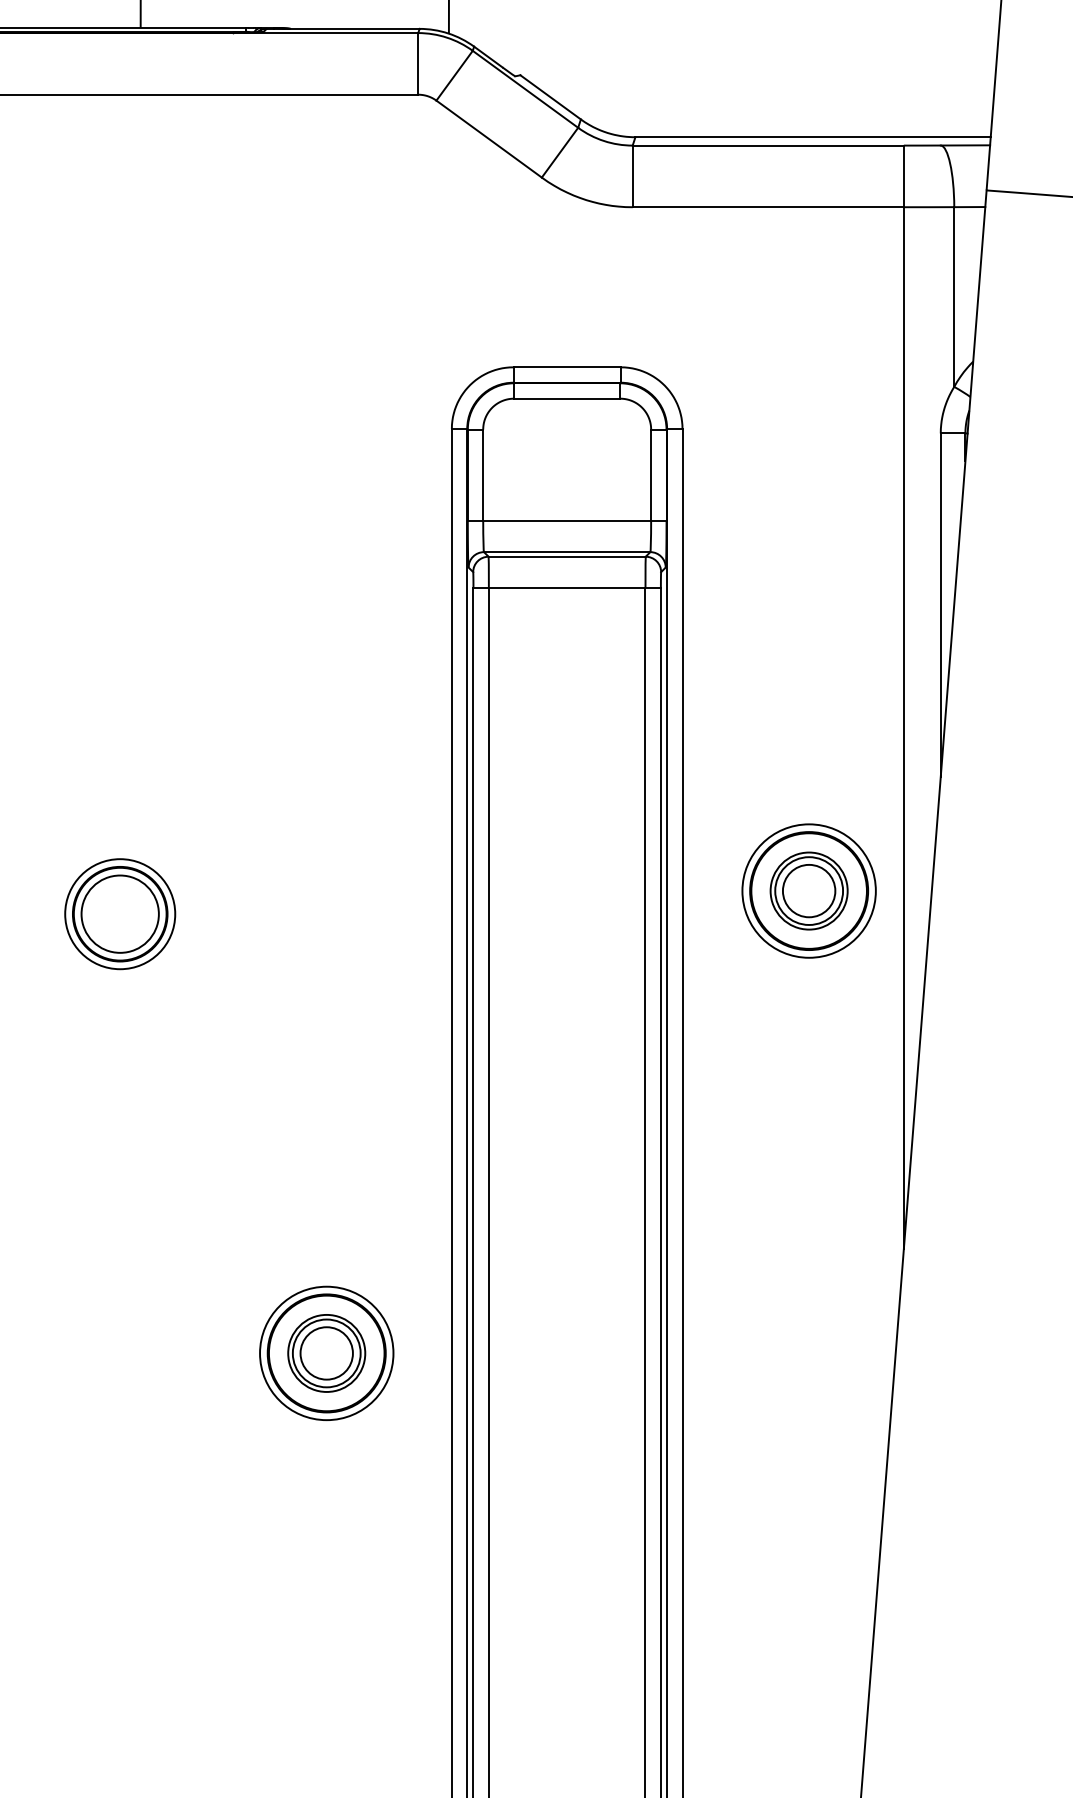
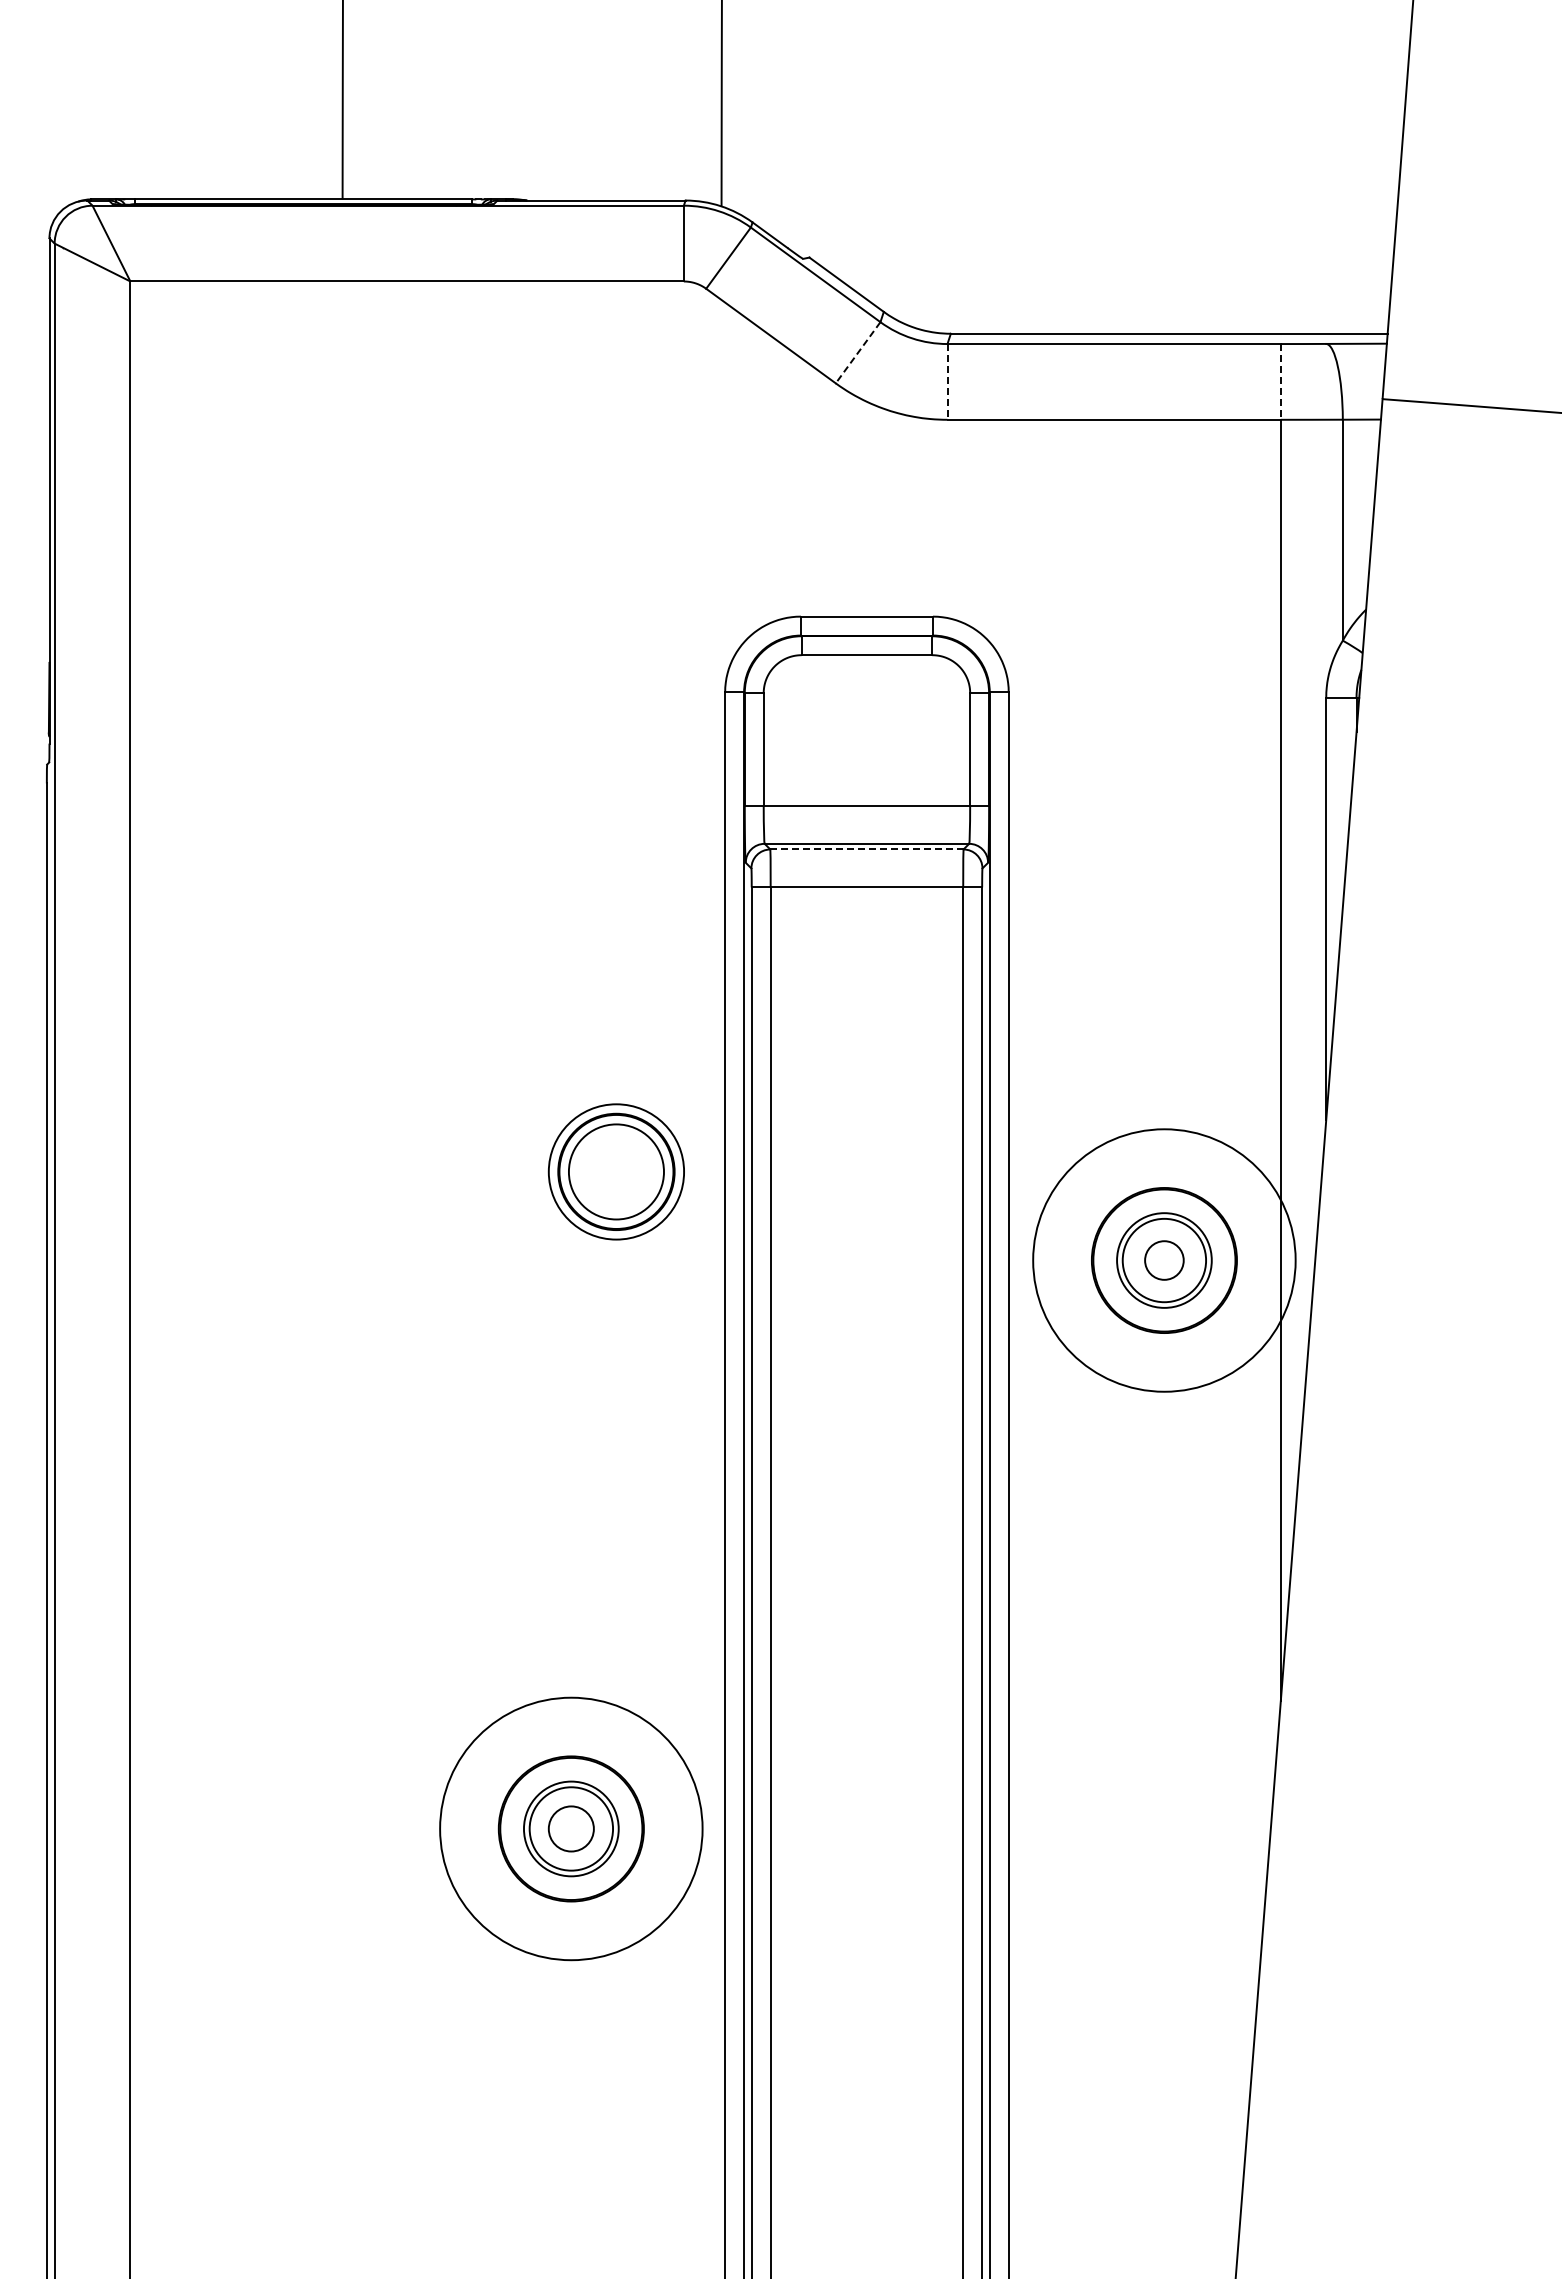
line: (560, 152) -> (858, 352), solid -> dashed
line: (632, 176) -> (947, 381), solid -> dashed
line: (903, 176) -> (1280, 381), solid -> dashed
line: (566, 556) -> (866, 849), solid -> dashed
circle: (809, 891) -> (1164, 1260), size x0.6
circle: (809, 891) -> (1164, 1260), size x1.6
part: (119, 913) -> (615, 1171), moved
circle: (326, 1353) -> (571, 1828), size x0.7
circle: (326, 1353) -> (571, 1828), size x1.6

